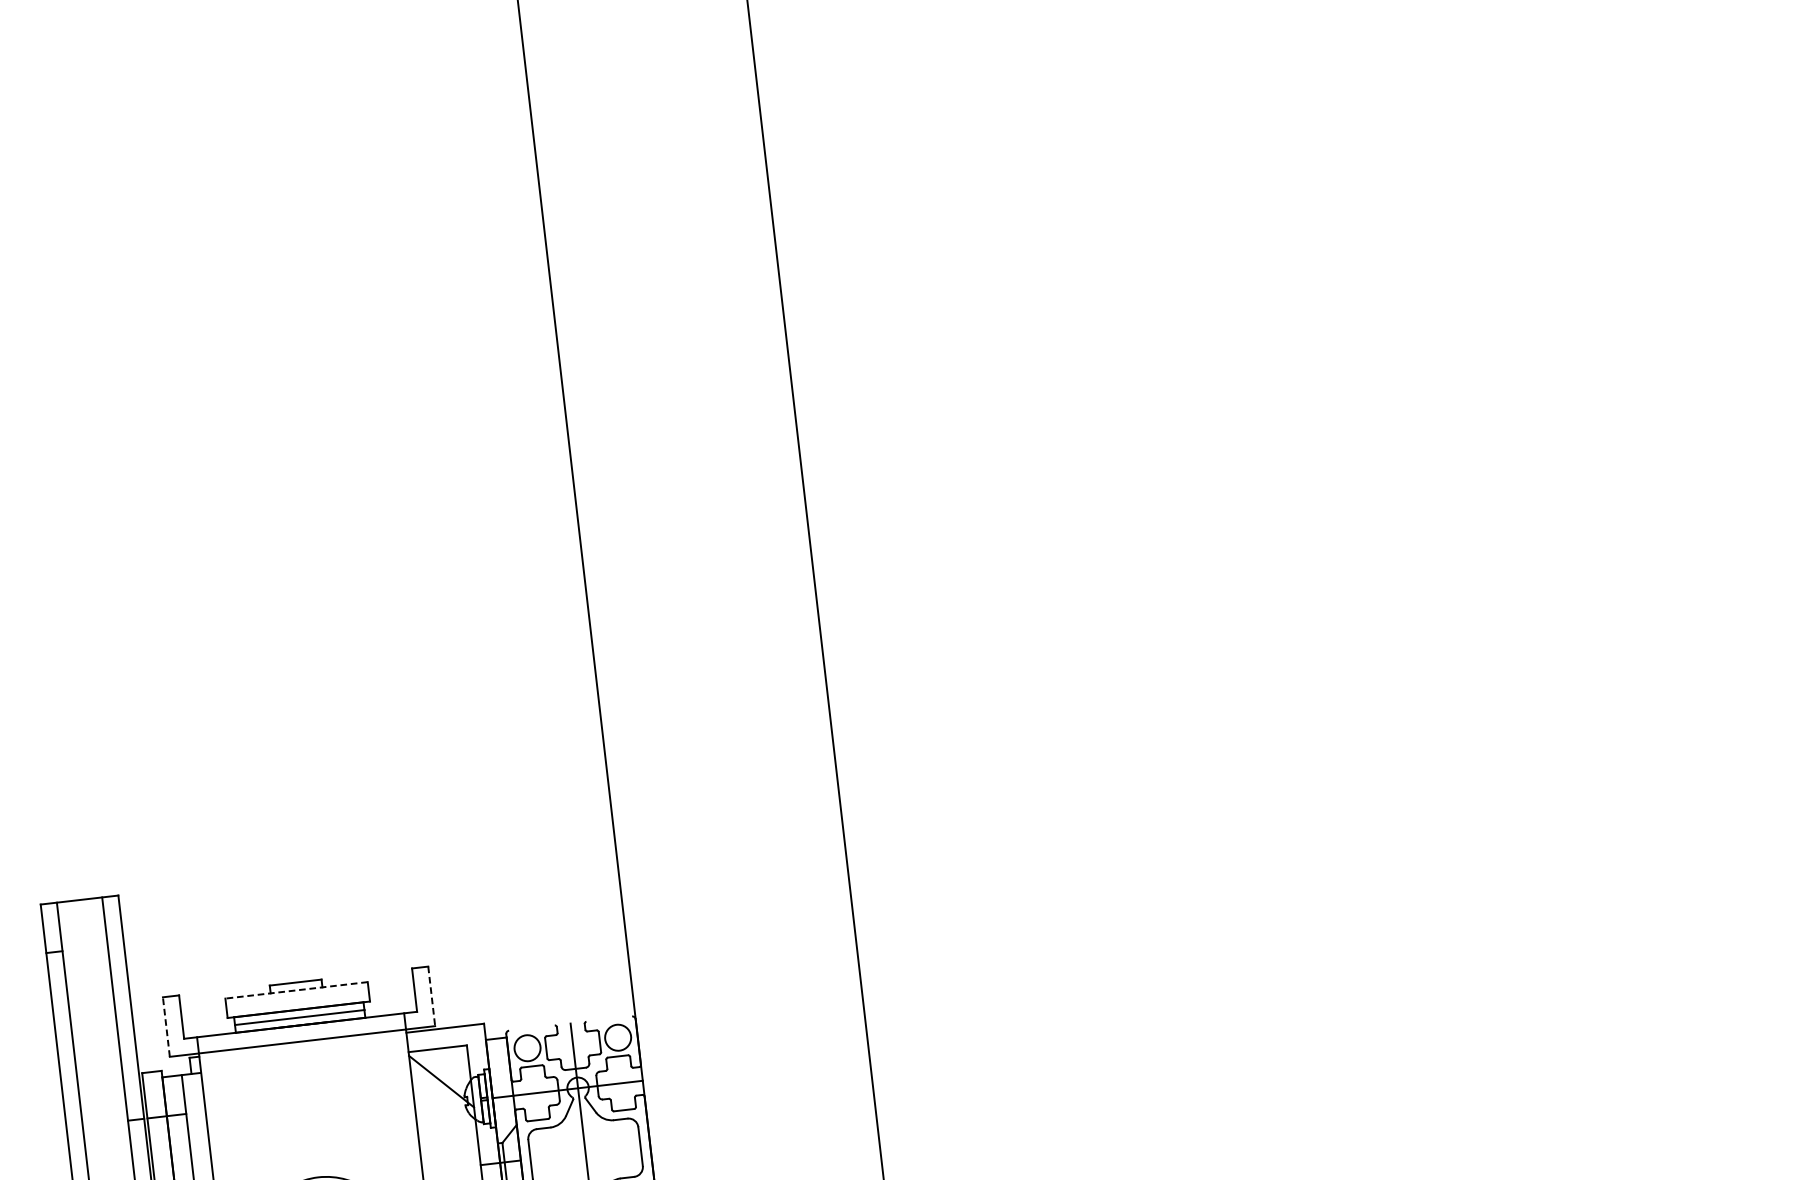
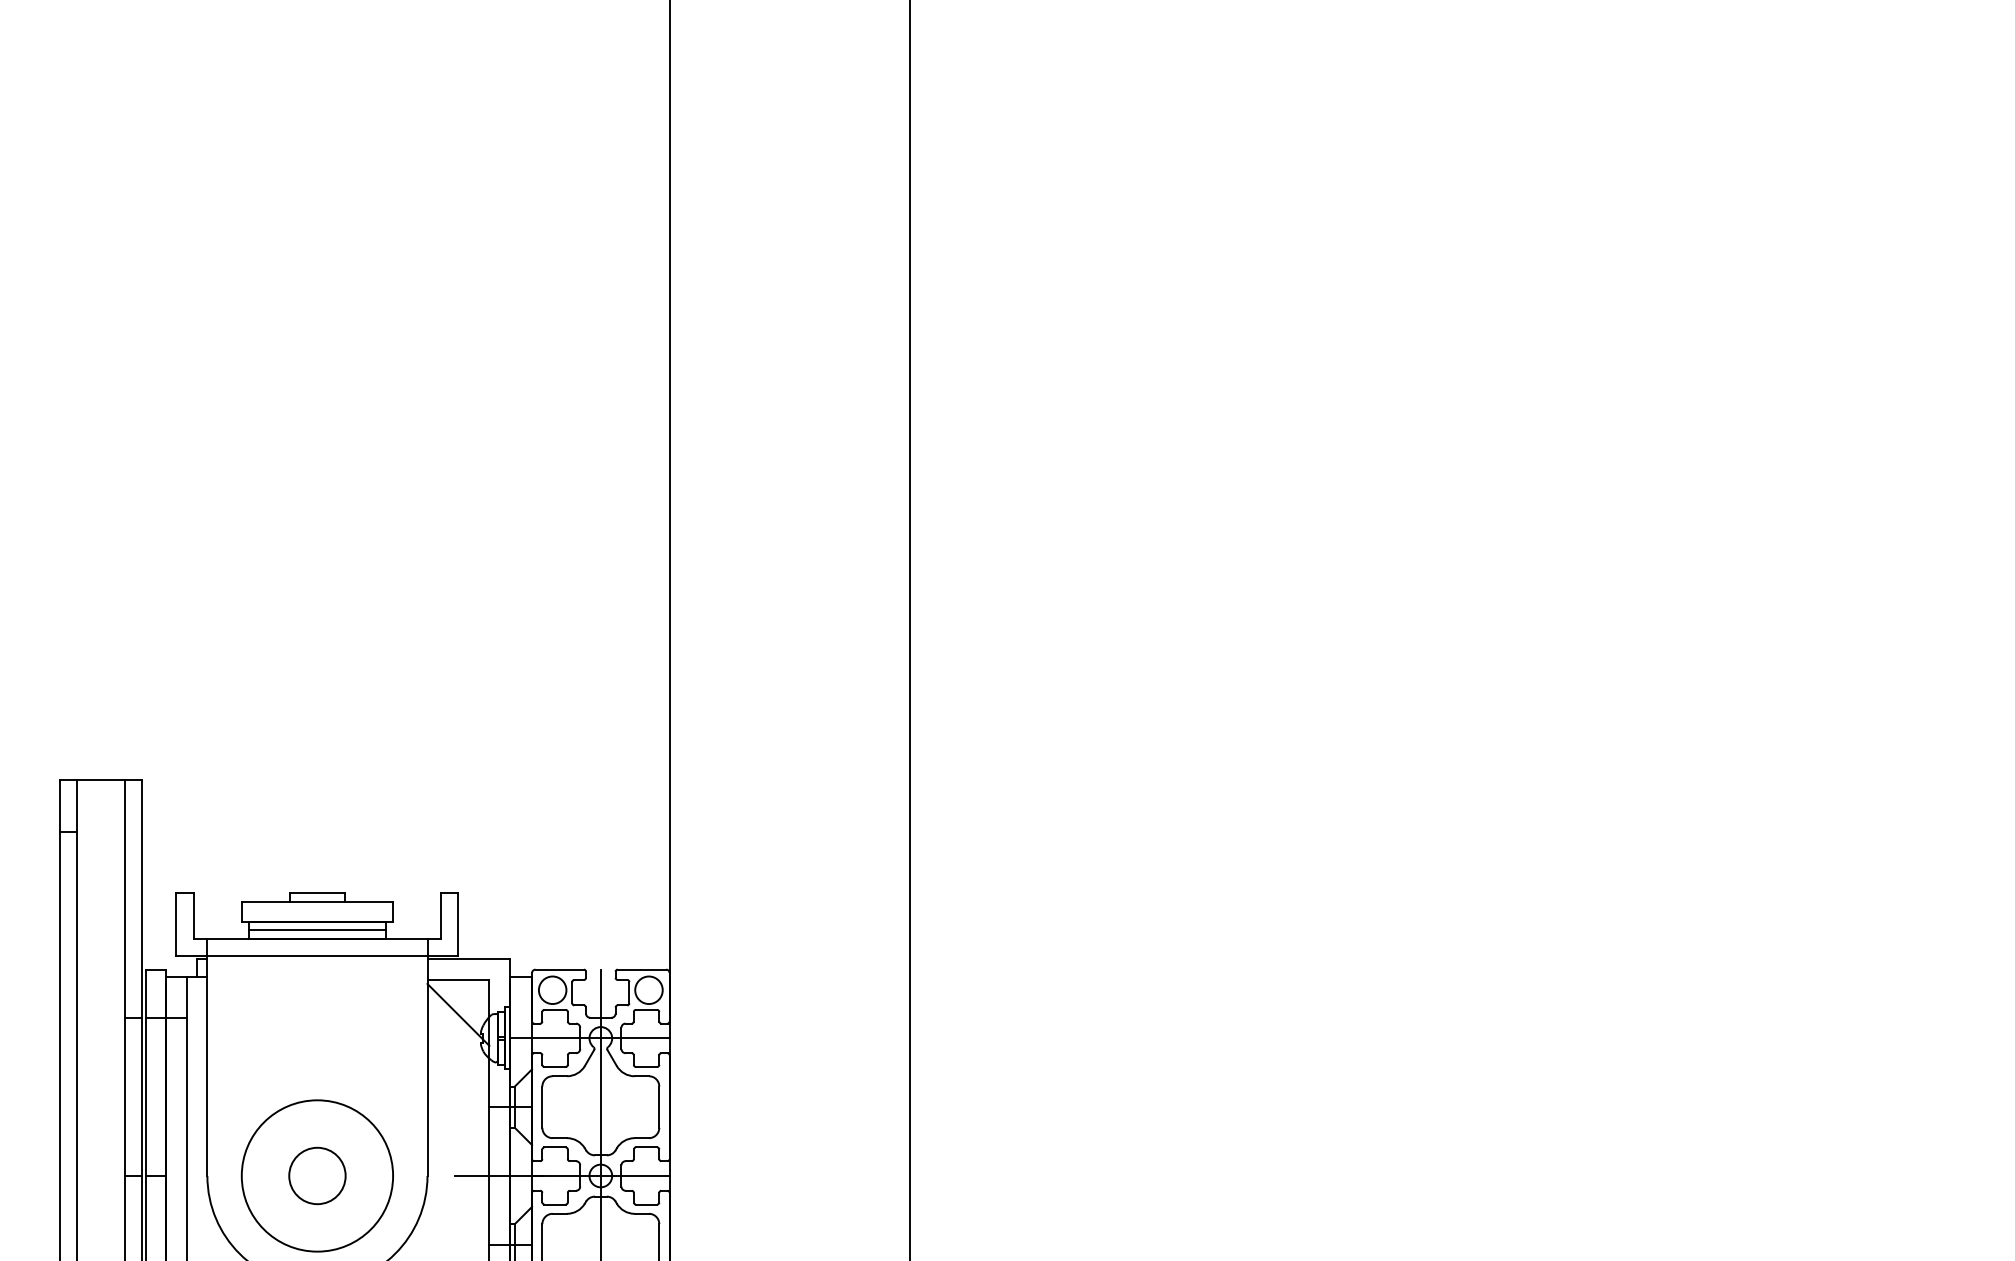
line: (296, 990) -> (317, 901), dashed -> solid
line: (431, 996) -> (458, 924), dashed -> solid
line: (608, 1019) -> (641, 969), added
line: (166, 1027) -> (176, 924), dashed -> solid
line: (531, 1027) -> (559, 969), added

